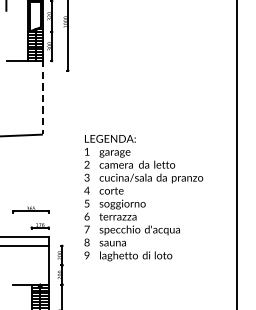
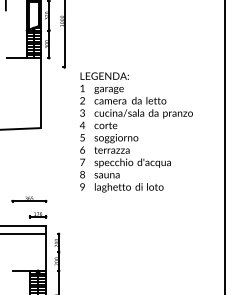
line: (42, 98) -> (40, 93), dashed -> solid
text: (142, 198) -> (135, 132), moved

